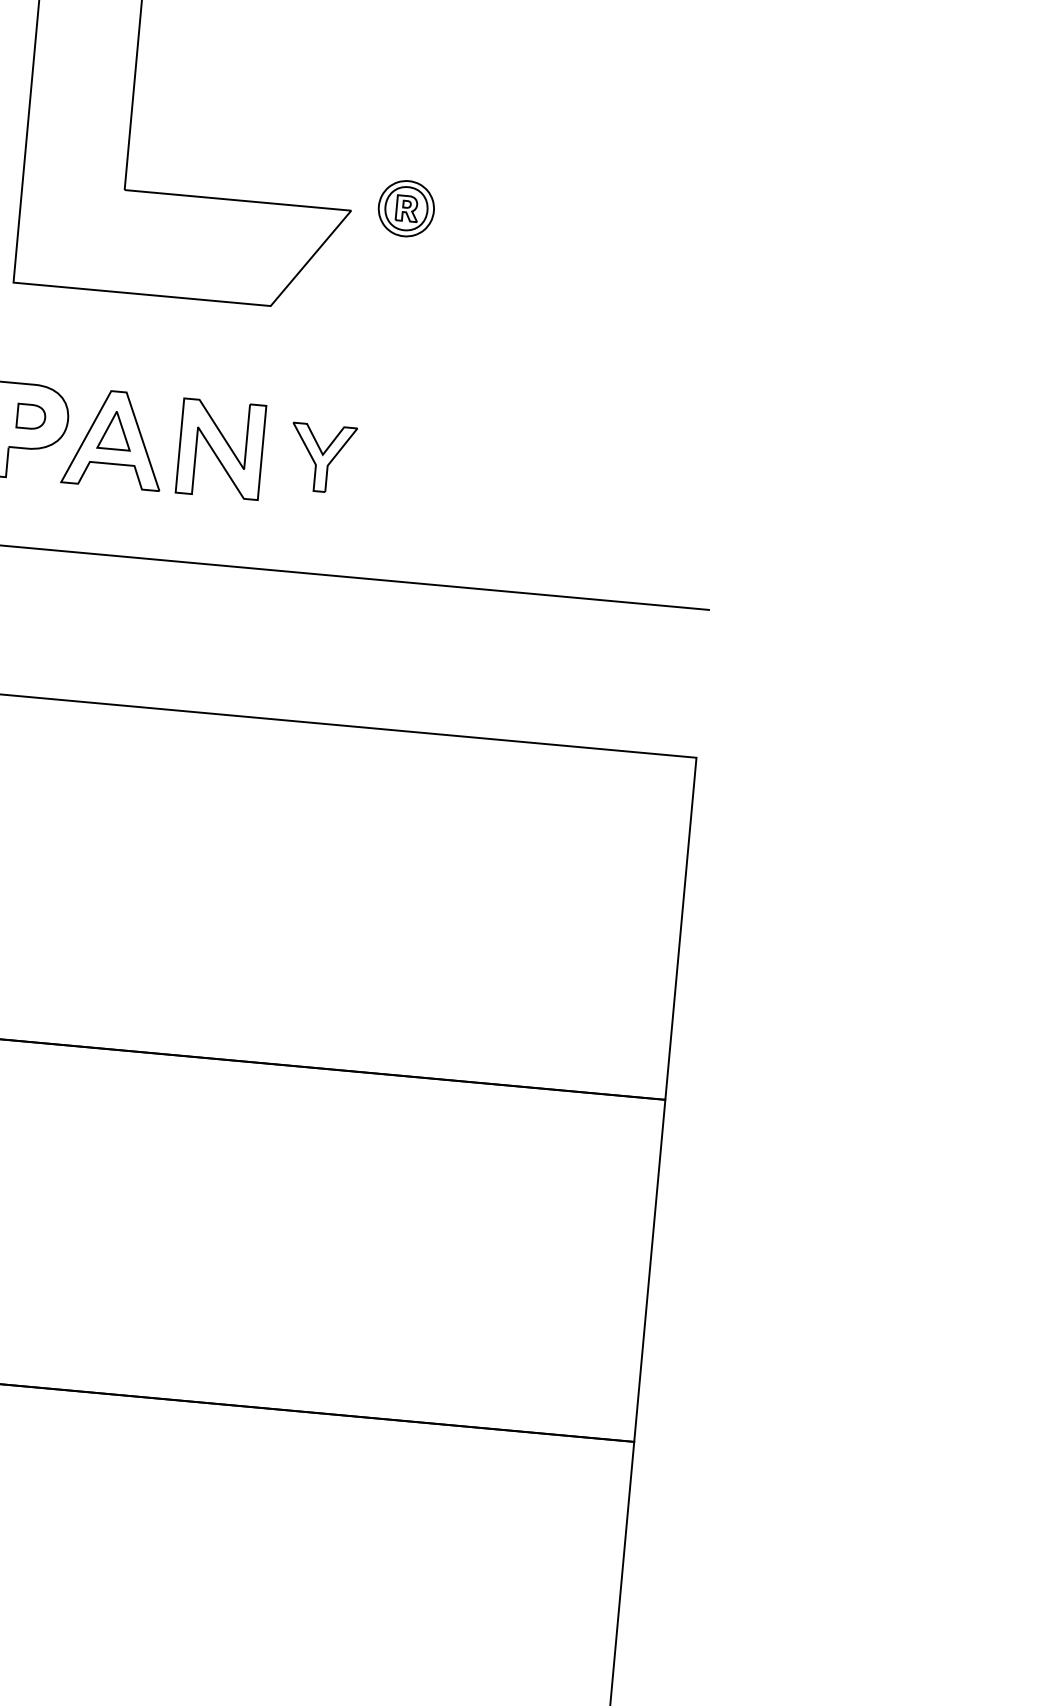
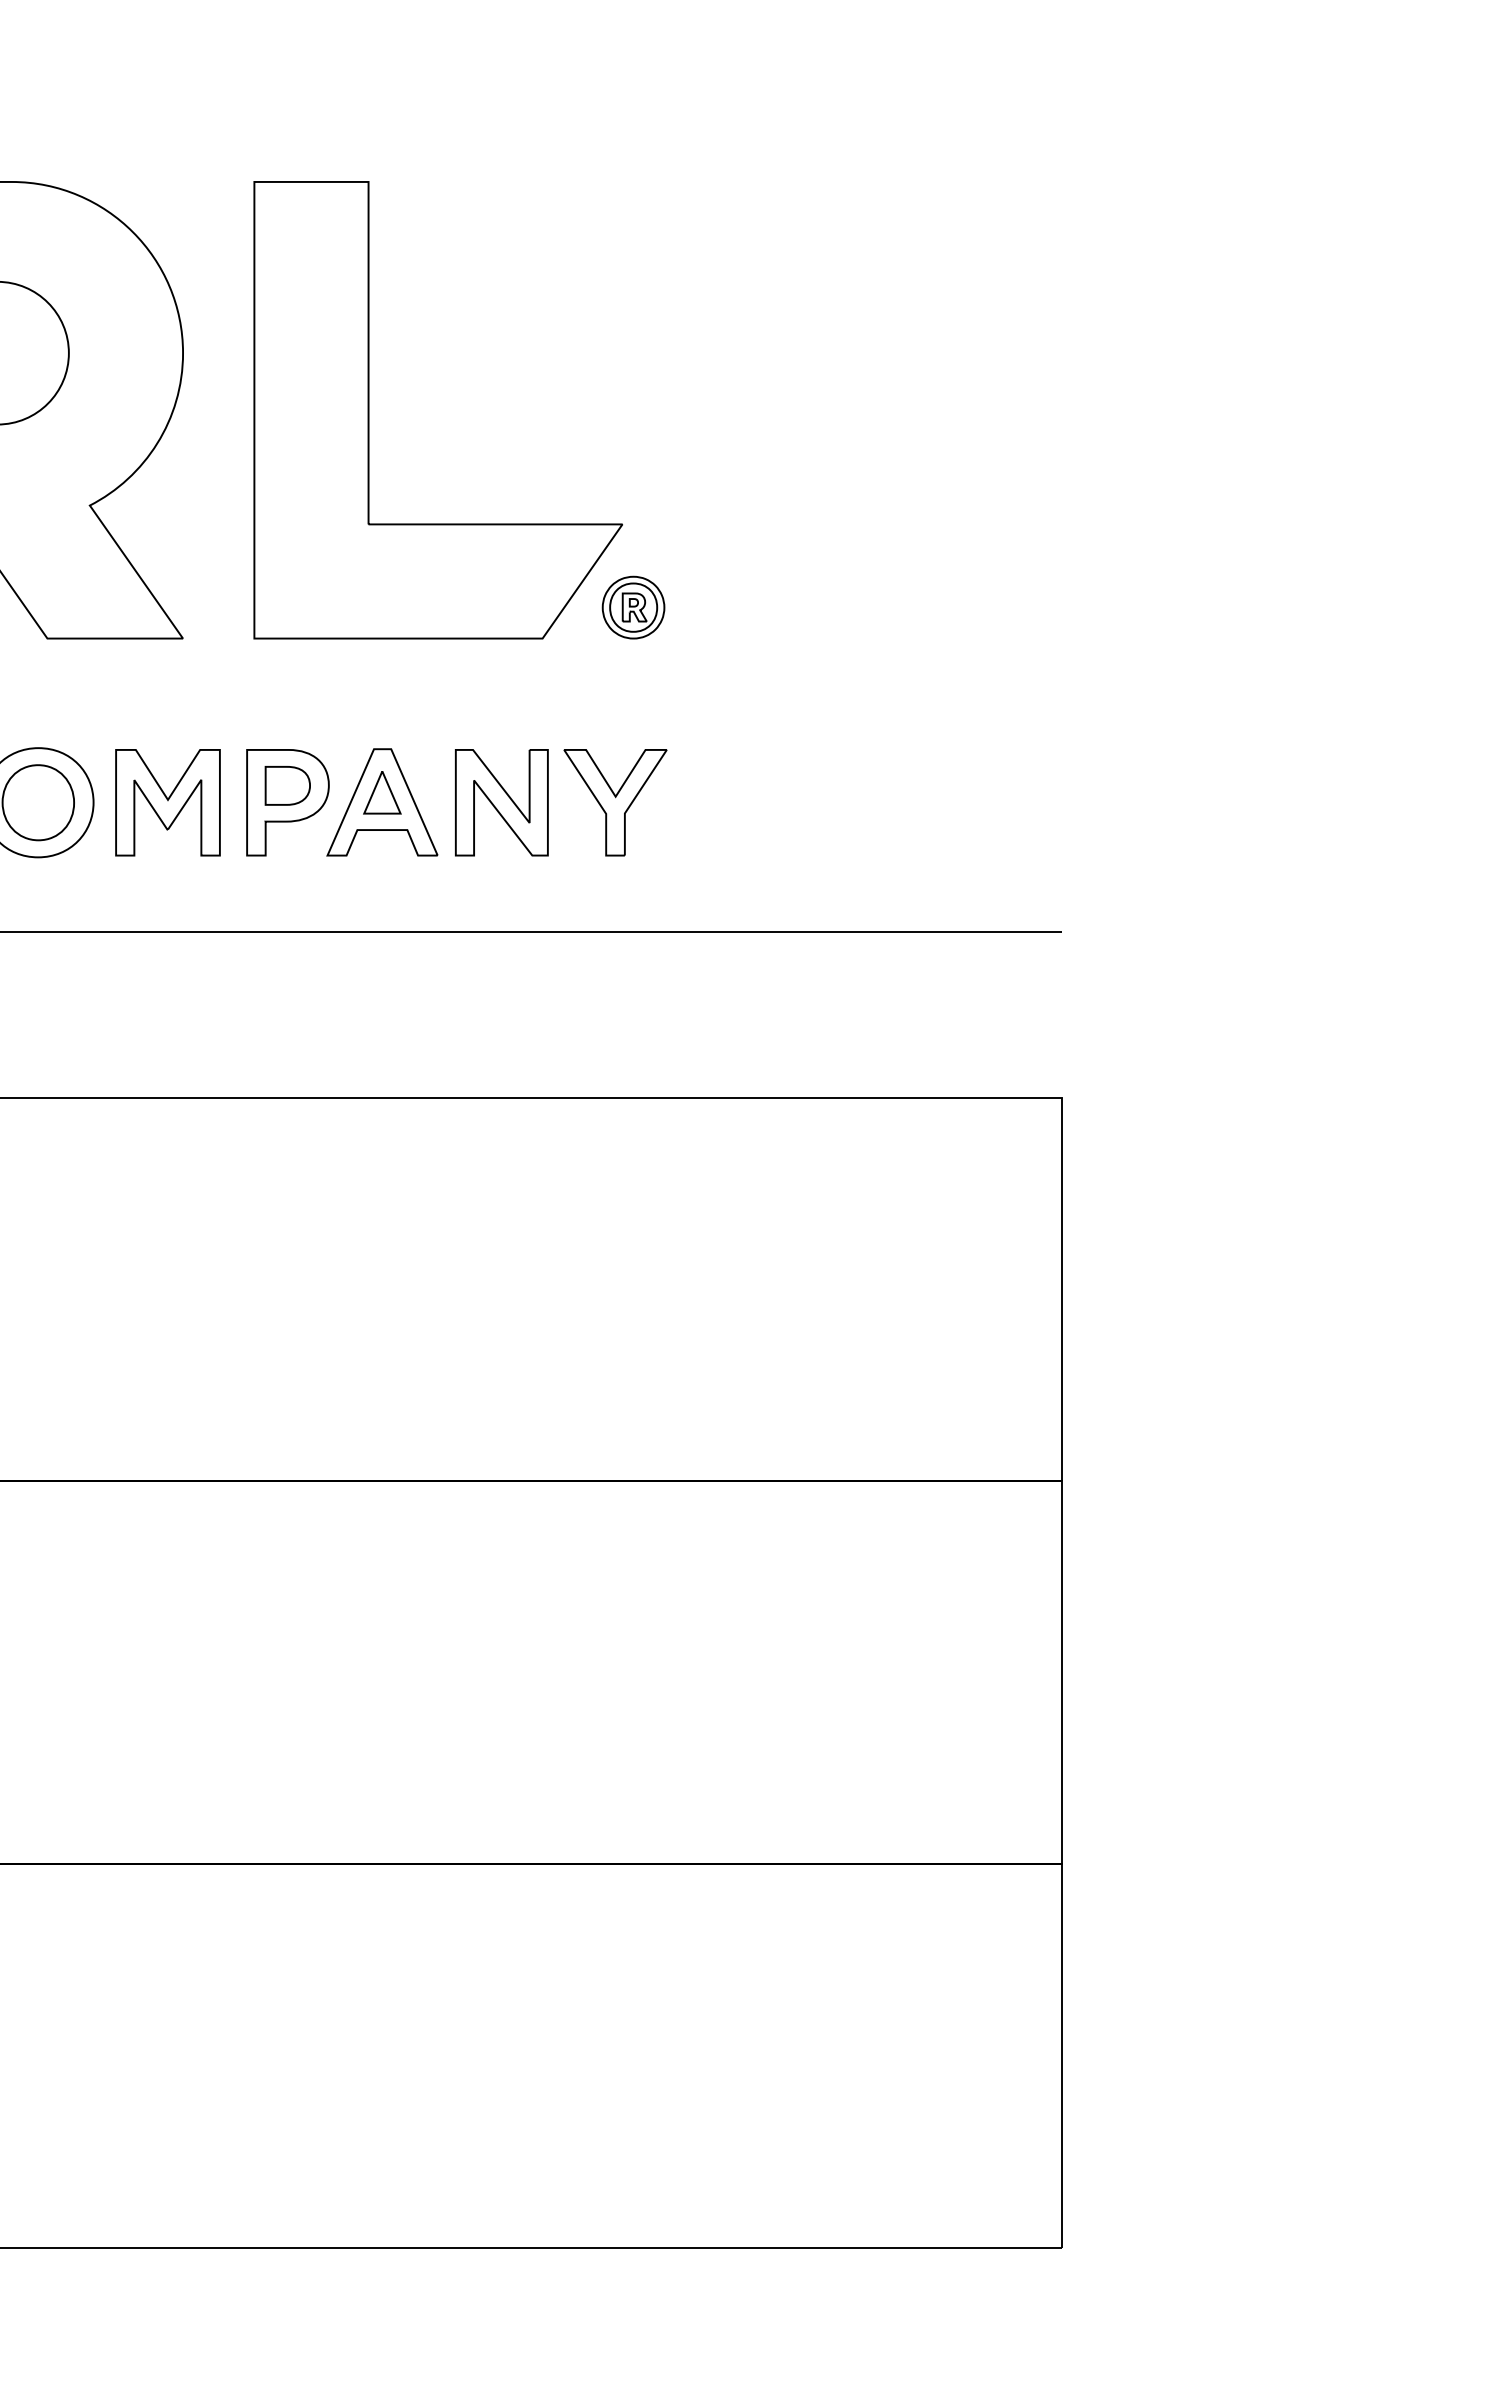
part: (406, 208) -> (633, 607), moved
part: (31, 416) -> (287, 785), size x1.43
part: (322, 458) -> (615, 802), size x1.43

